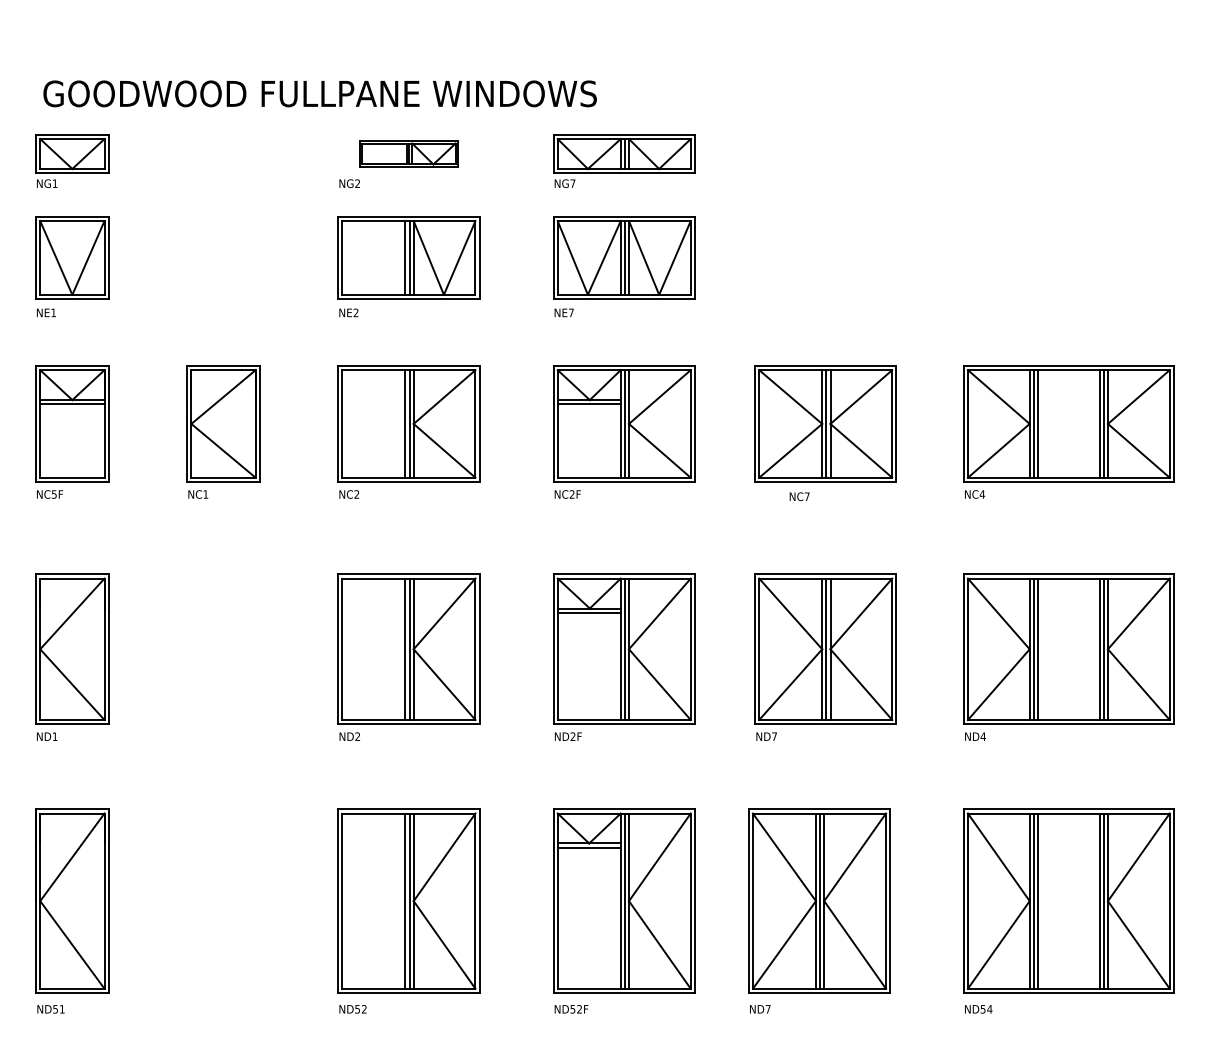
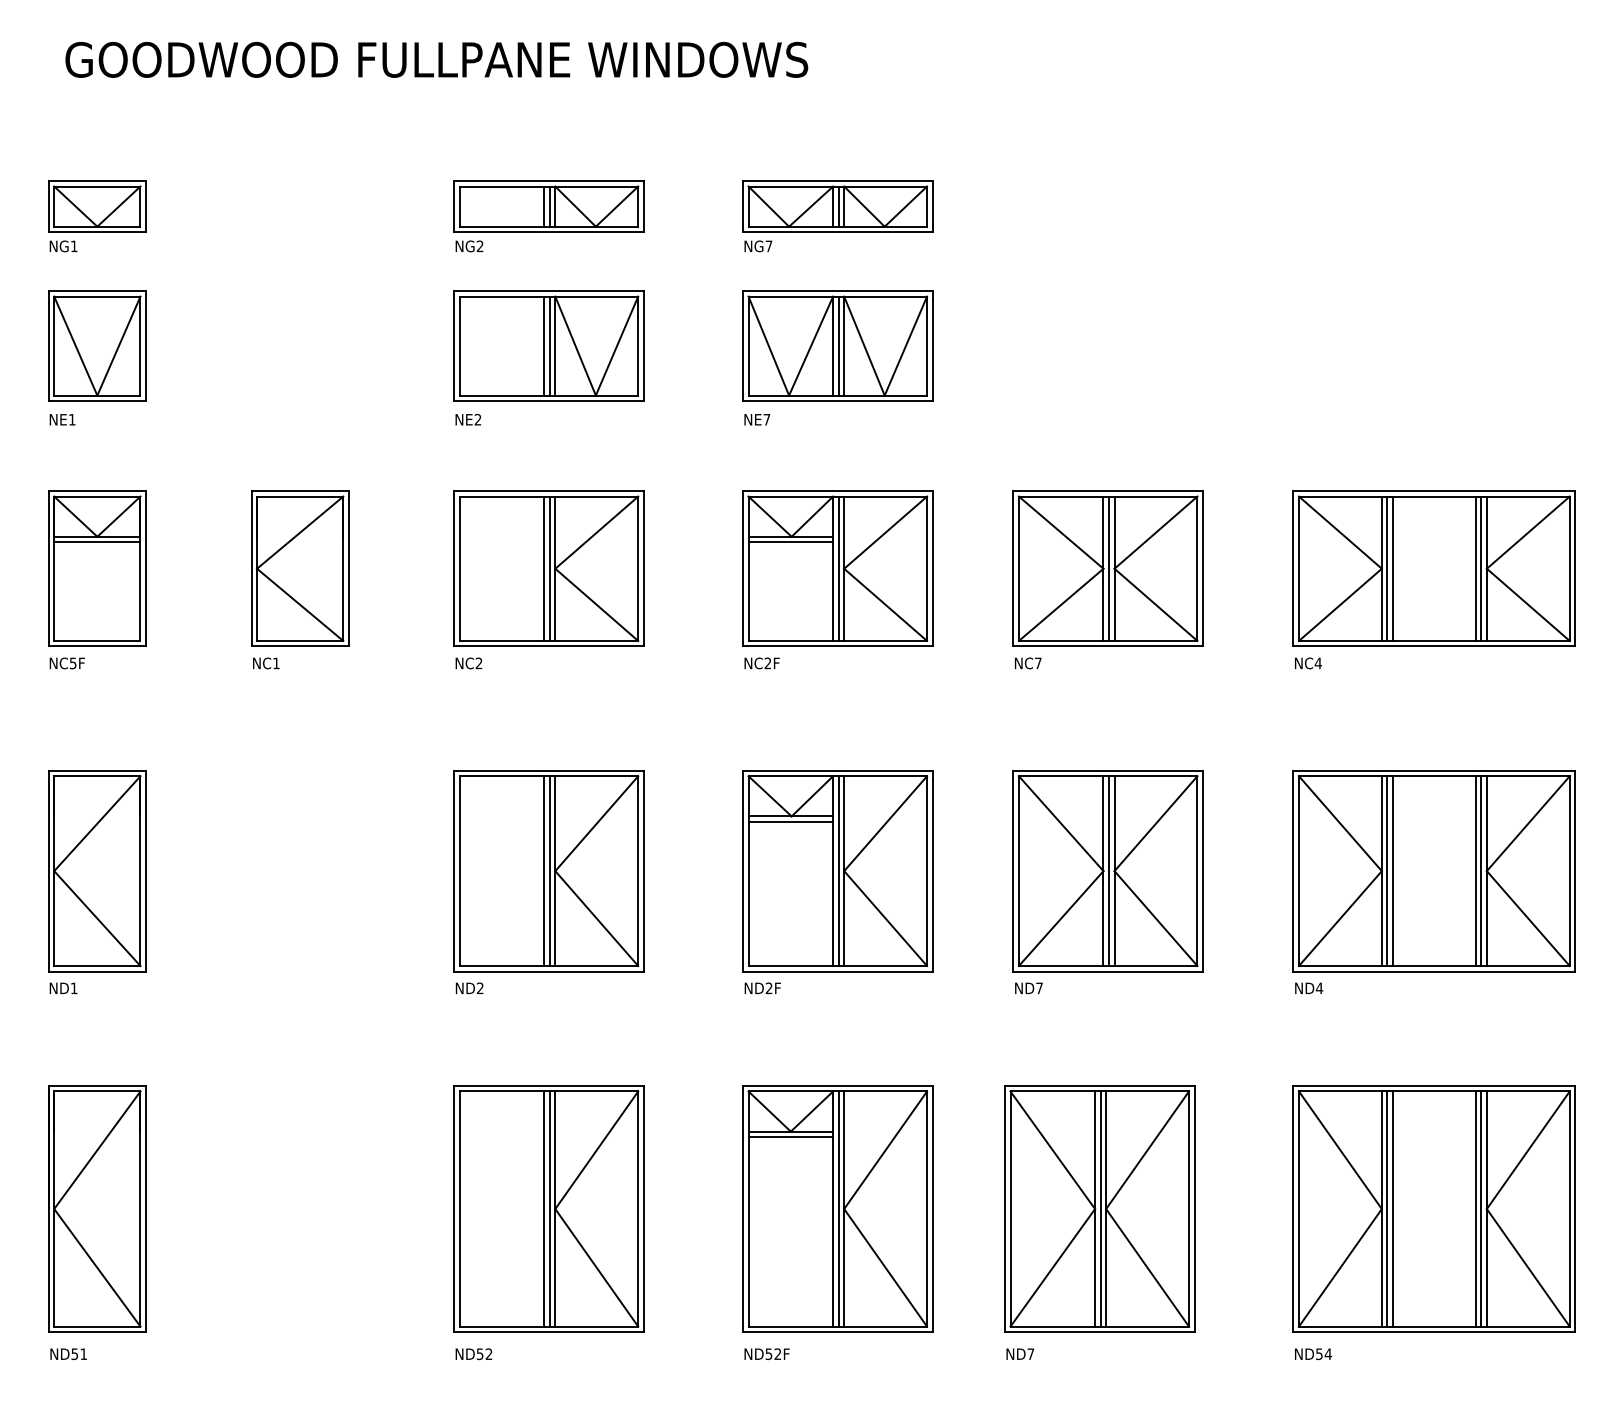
text: (319, 93) -> (436, 59), moved
part: (408, 153) -> (548, 206), size x1.43
text: (799, 496) -> (1028, 663), moved

